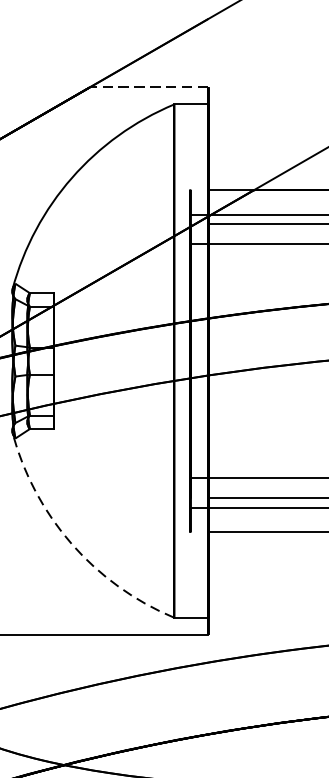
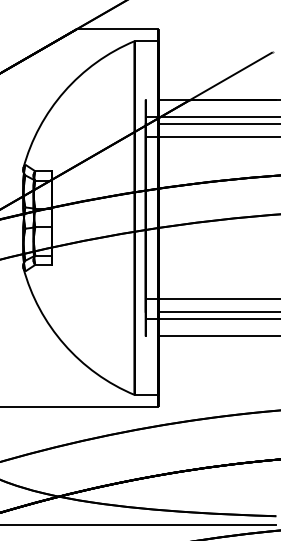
line: (149, 87) -> (117, 29), dashed -> solid
arc: (72, 544) -> (64, 344), dashed -> solid

